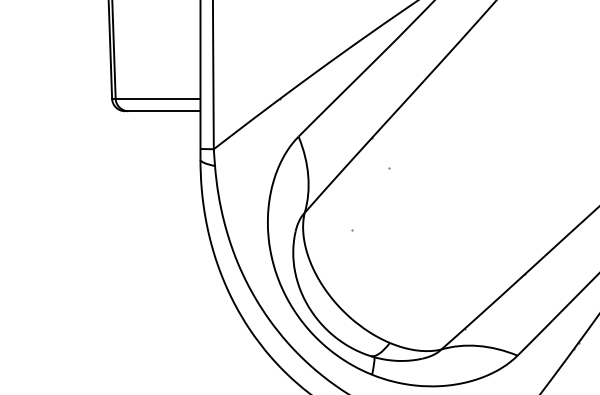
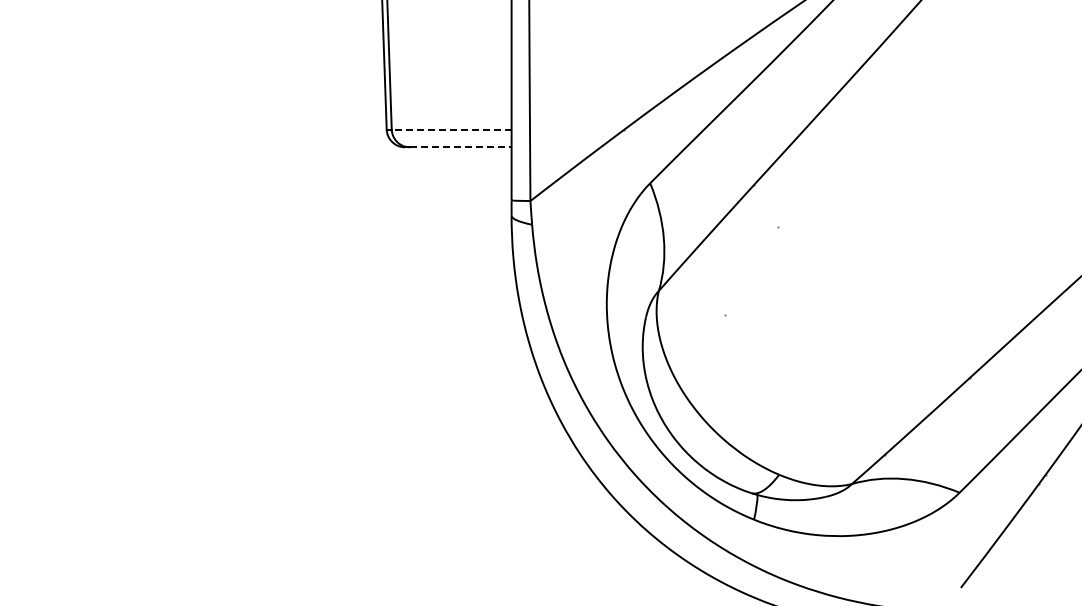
line: (157, 98) -> (451, 129), solid -> dashed
line: (164, 111) -> (460, 147), solid -> dashed

